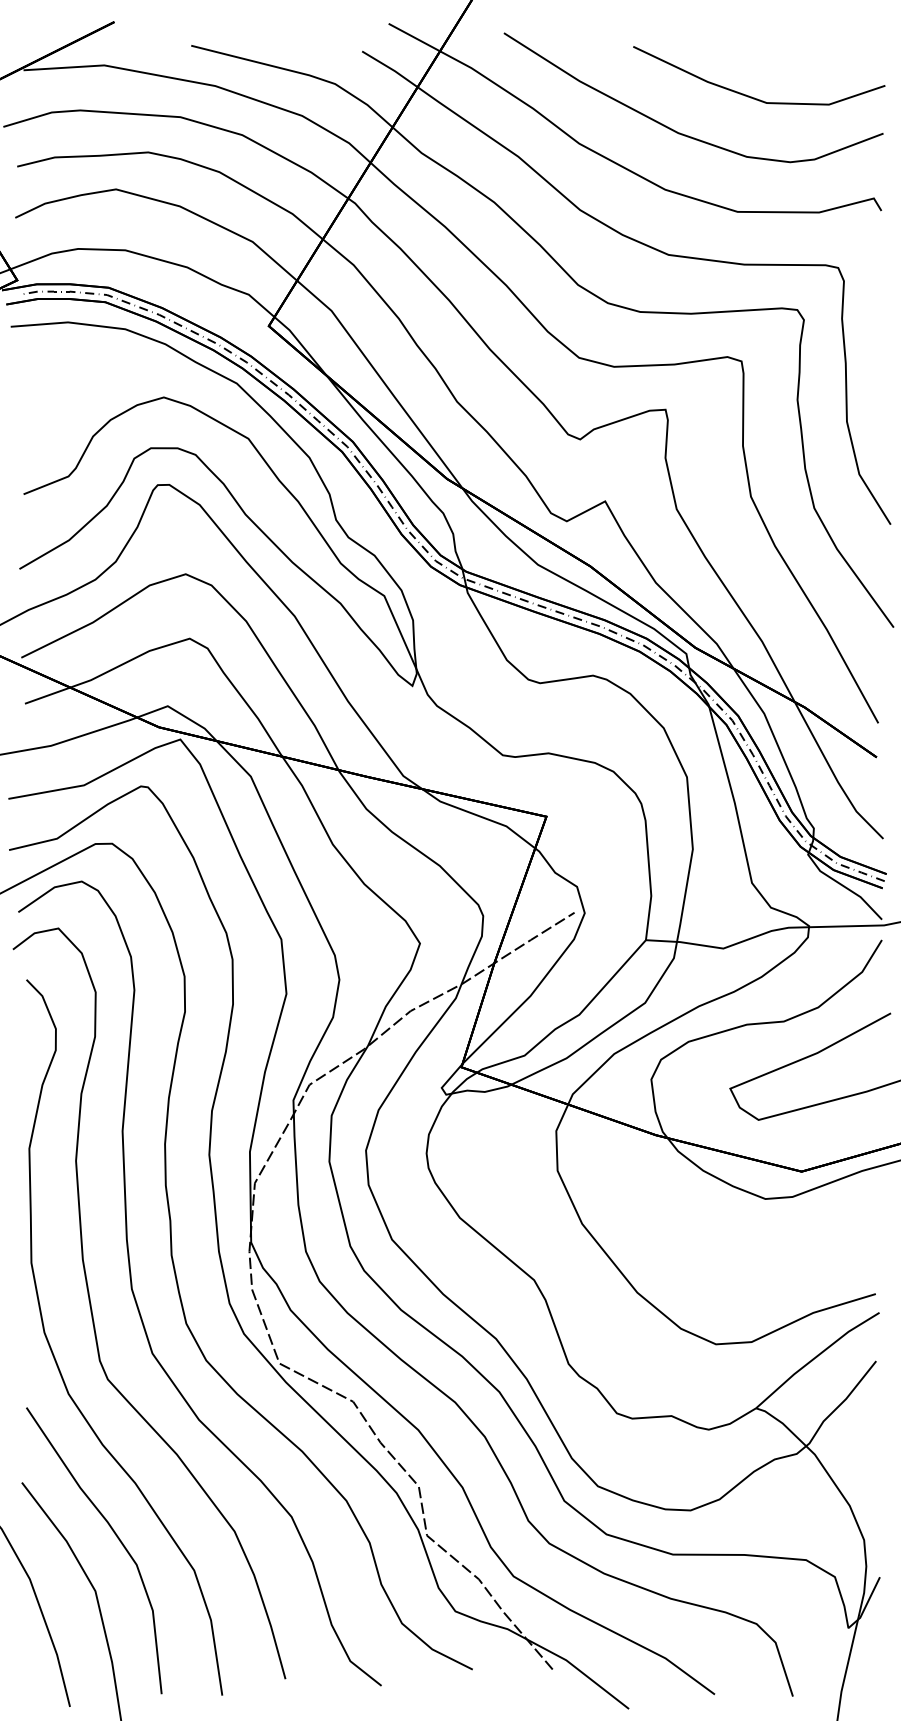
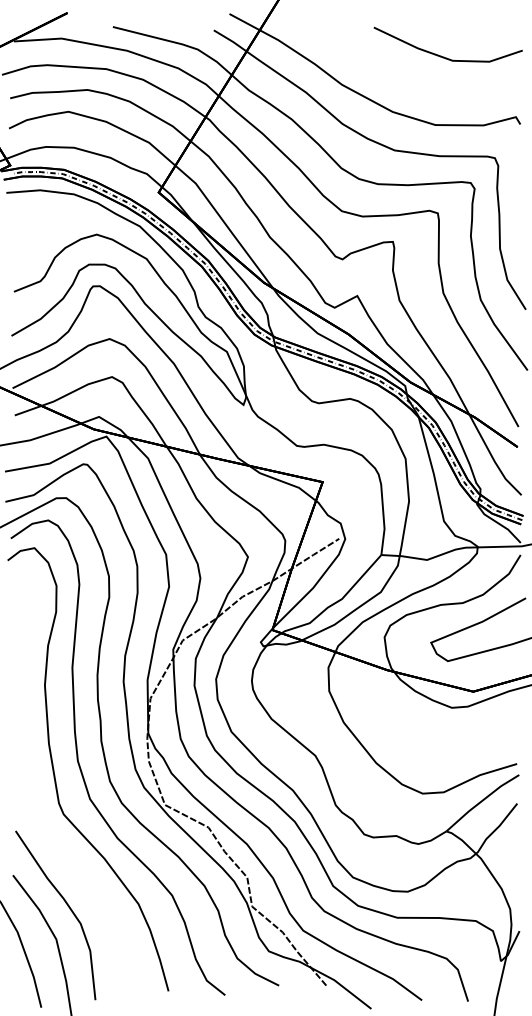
curve: (673, 127) -> (397, 75), removed
curve: (56, 1357) -> (33, 801), removed

